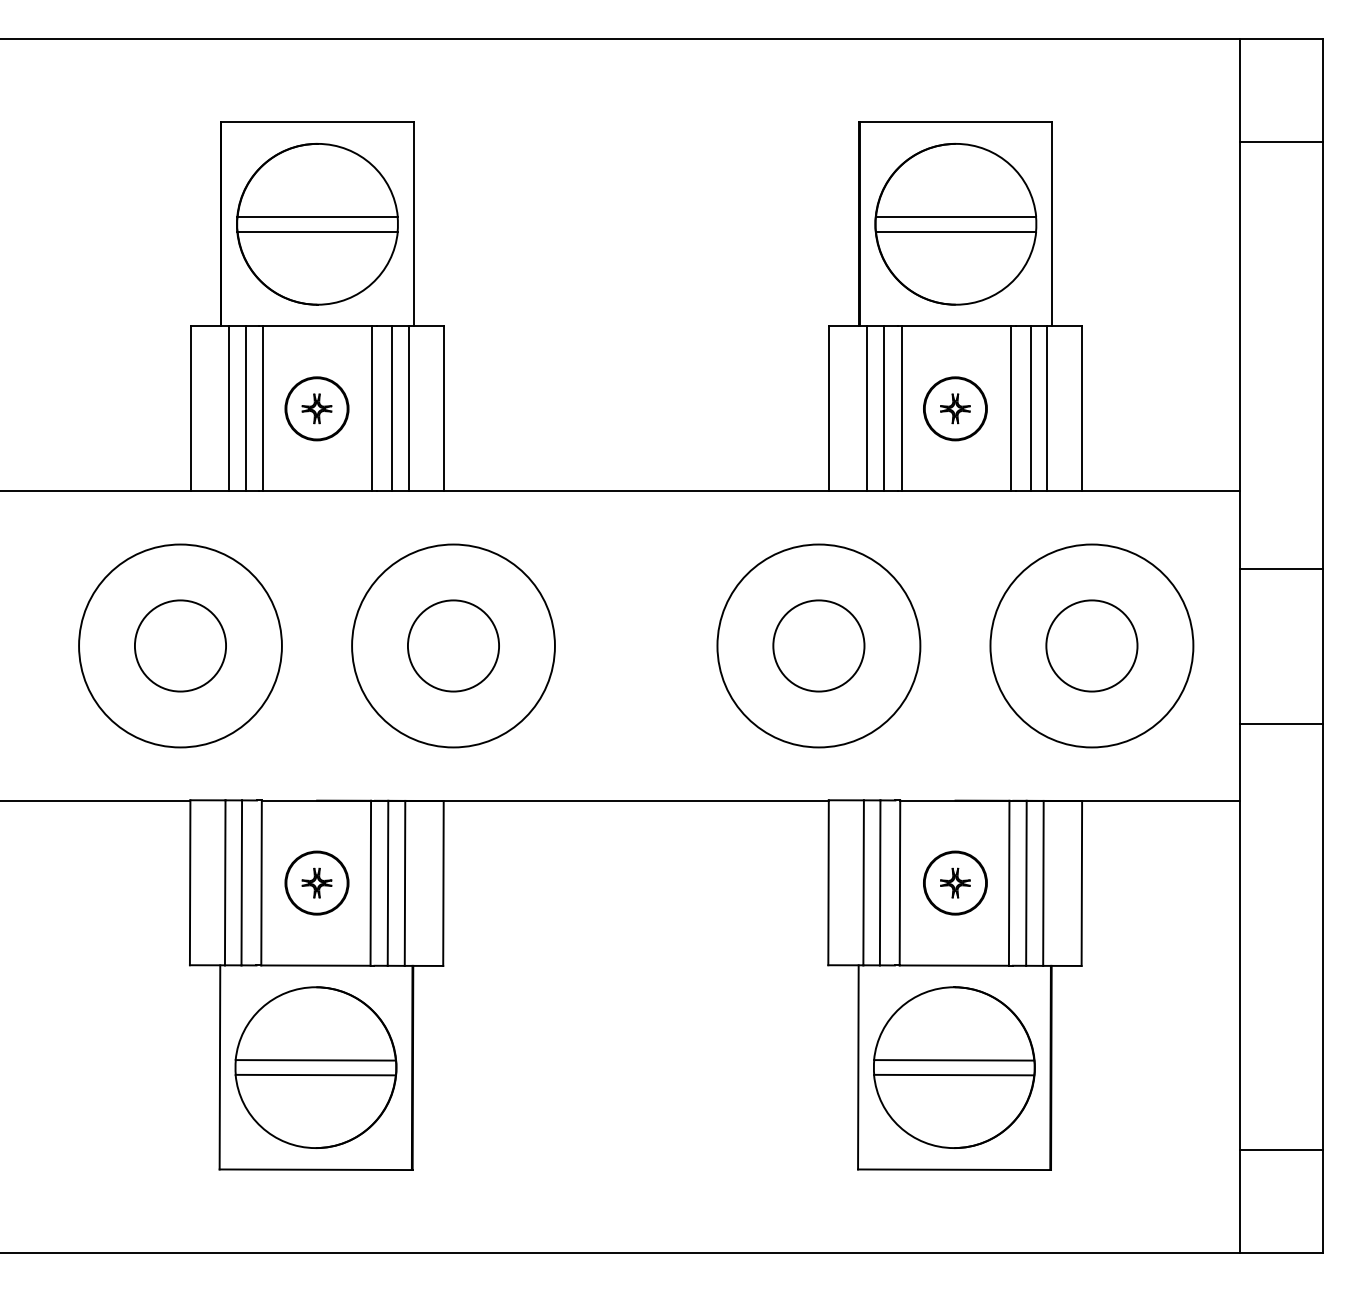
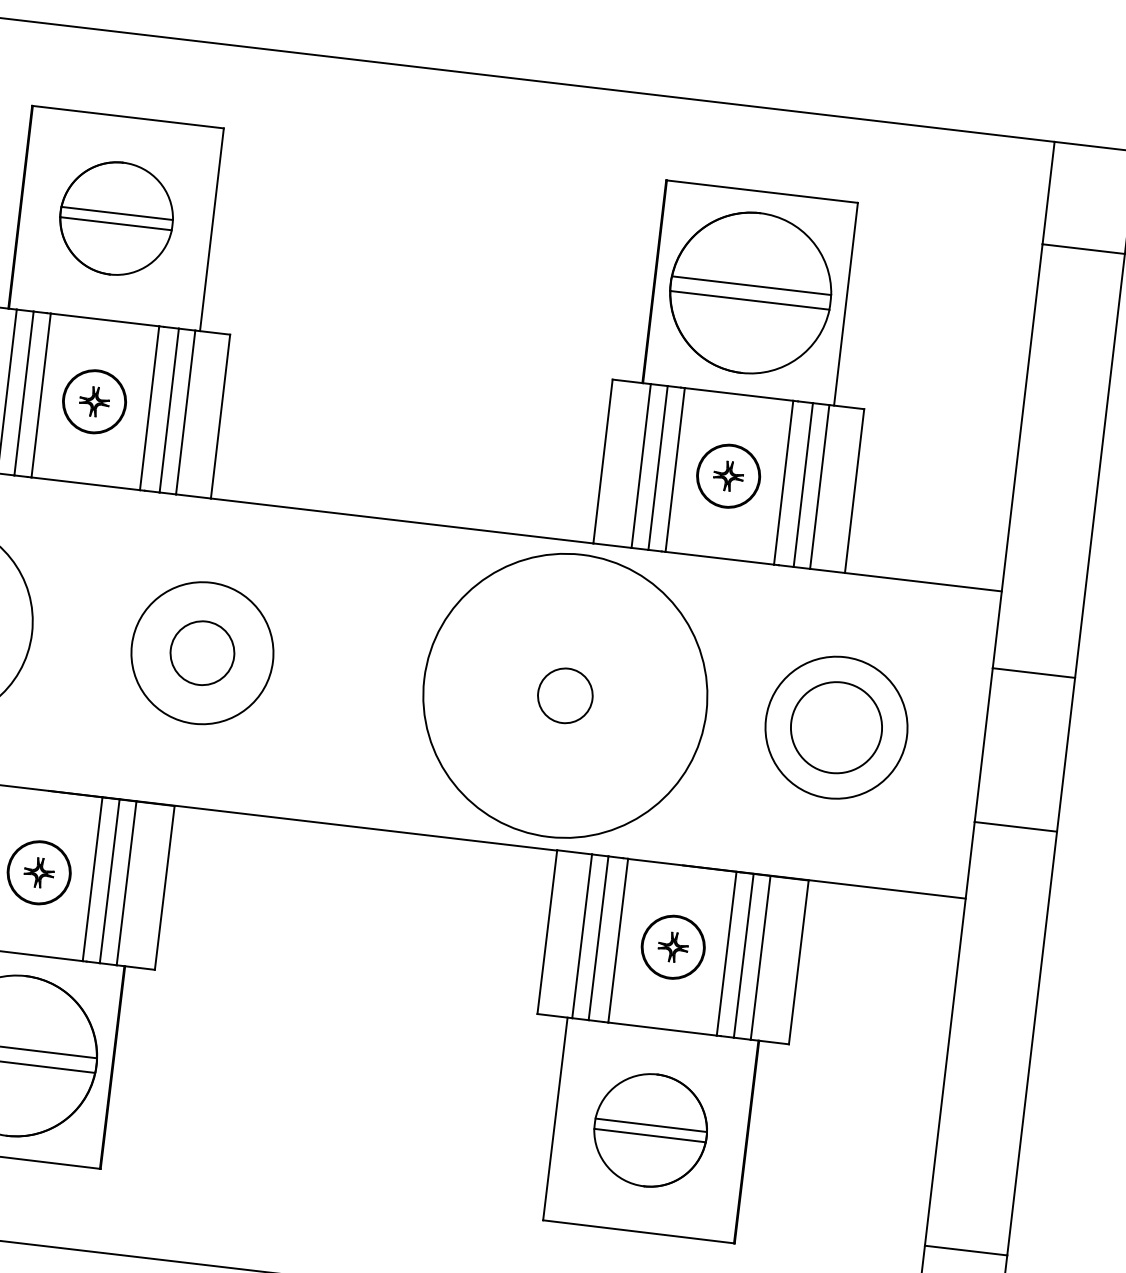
part: (317, 224) -> (116, 218), size x0.7
circle: (453, 645) -> (202, 652), size x0.7
circle: (453, 645) -> (202, 652), size x0.7
circle: (818, 645) -> (565, 695), size x0.6
circle: (818, 645) -> (565, 695), size x1.4
circle: (1091, 645) -> (836, 727), size x0.7
part: (954, 1067) -> (650, 1130), size x0.7

